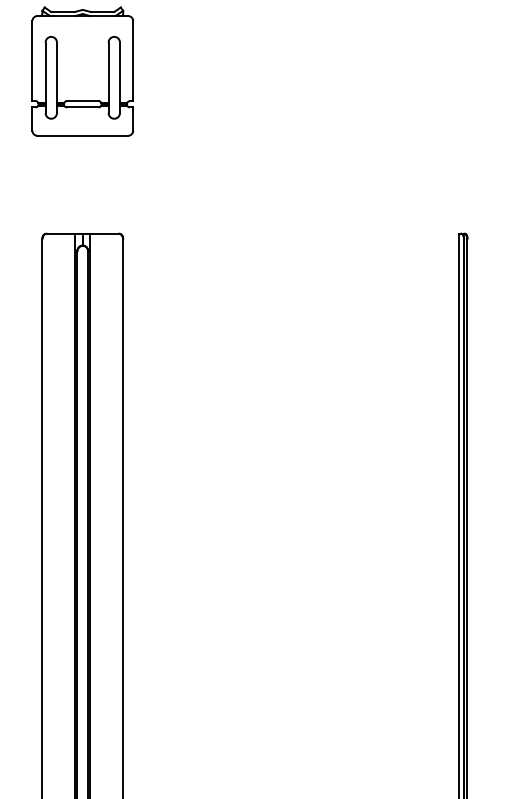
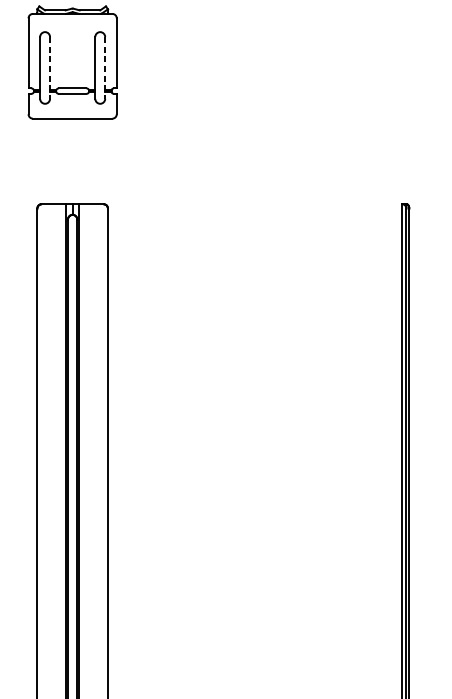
line: (56, 78) -> (49, 68), solid -> dashed
line: (119, 78) -> (104, 68), solid -> dashed

